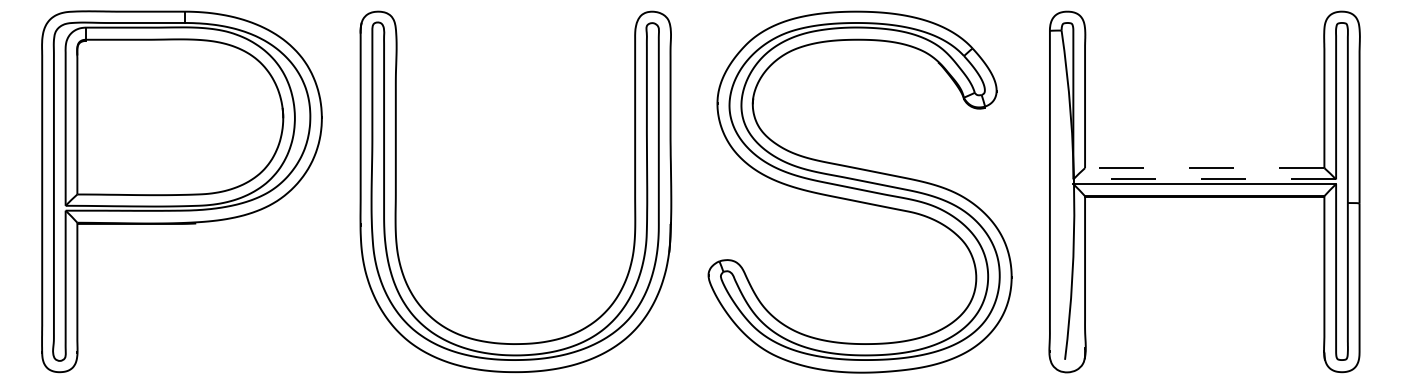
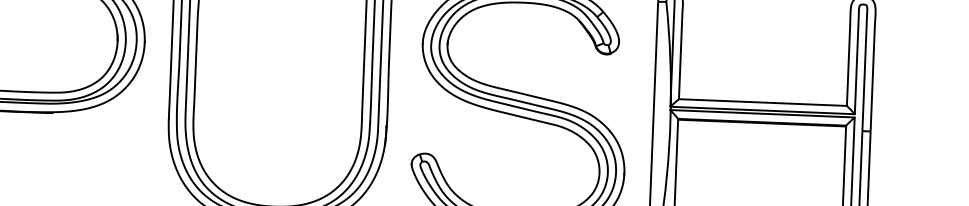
line: (1204, 168) -> (762, 102), dashed -> solid
line: (1204, 179) -> (762, 110), dashed -> solid

